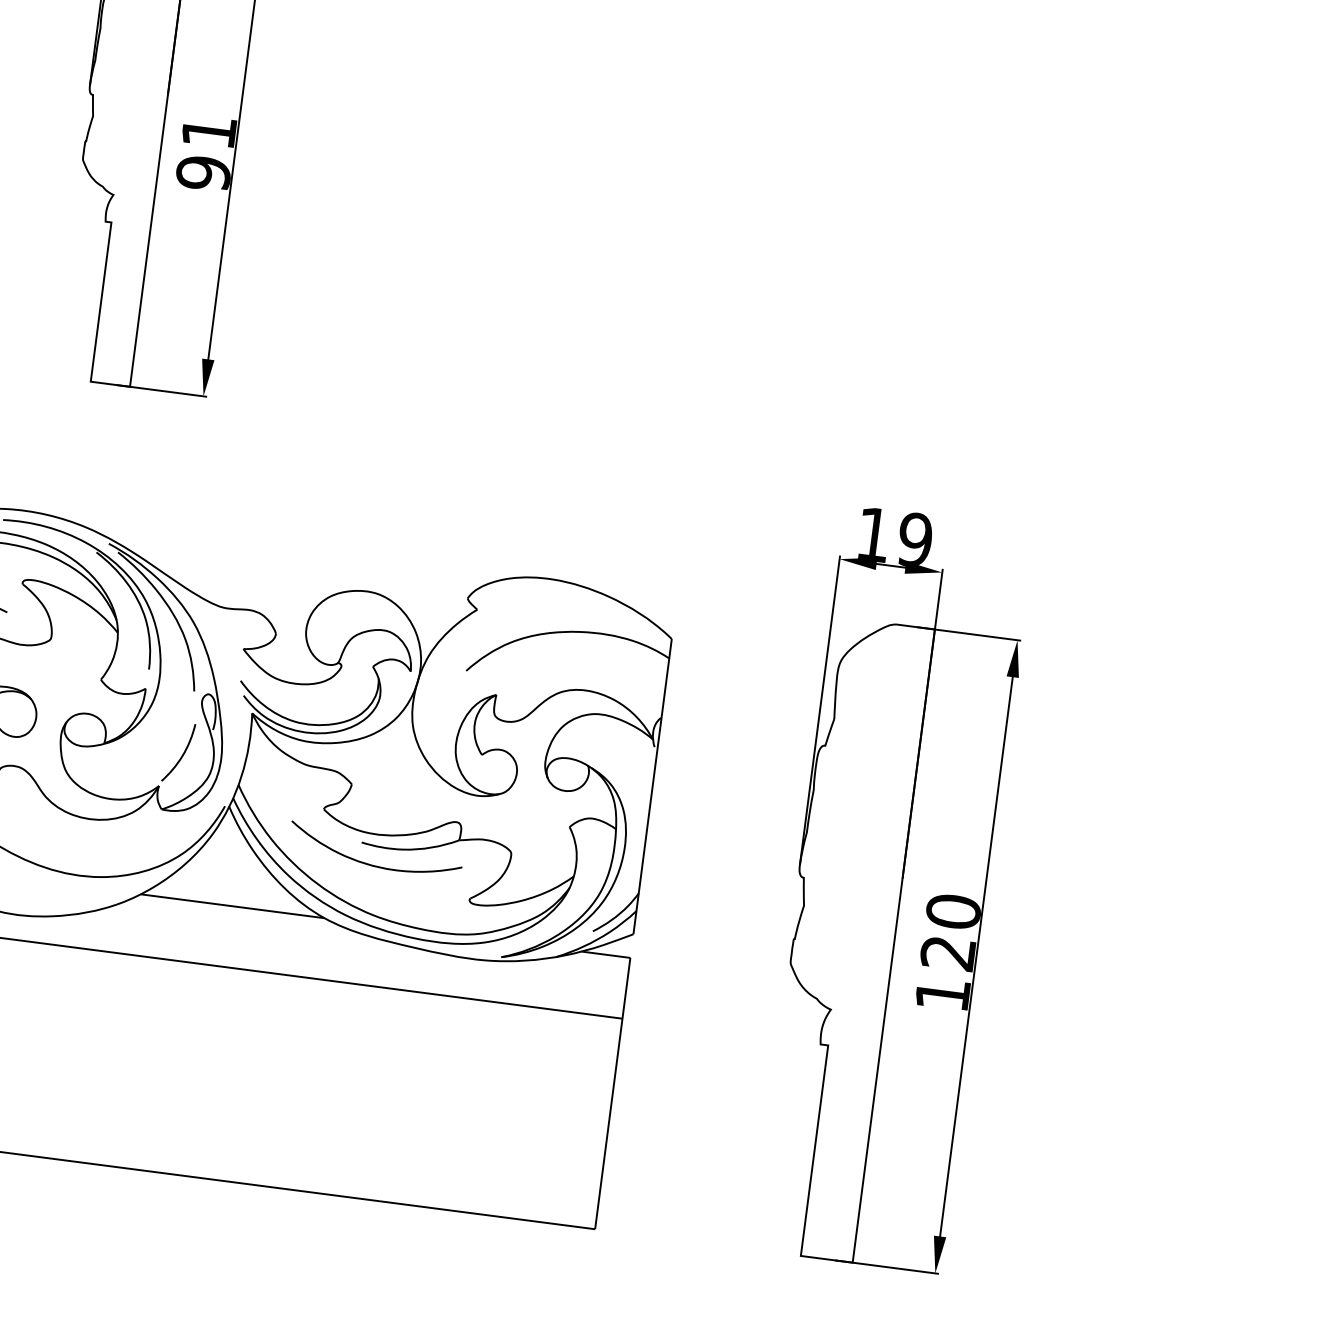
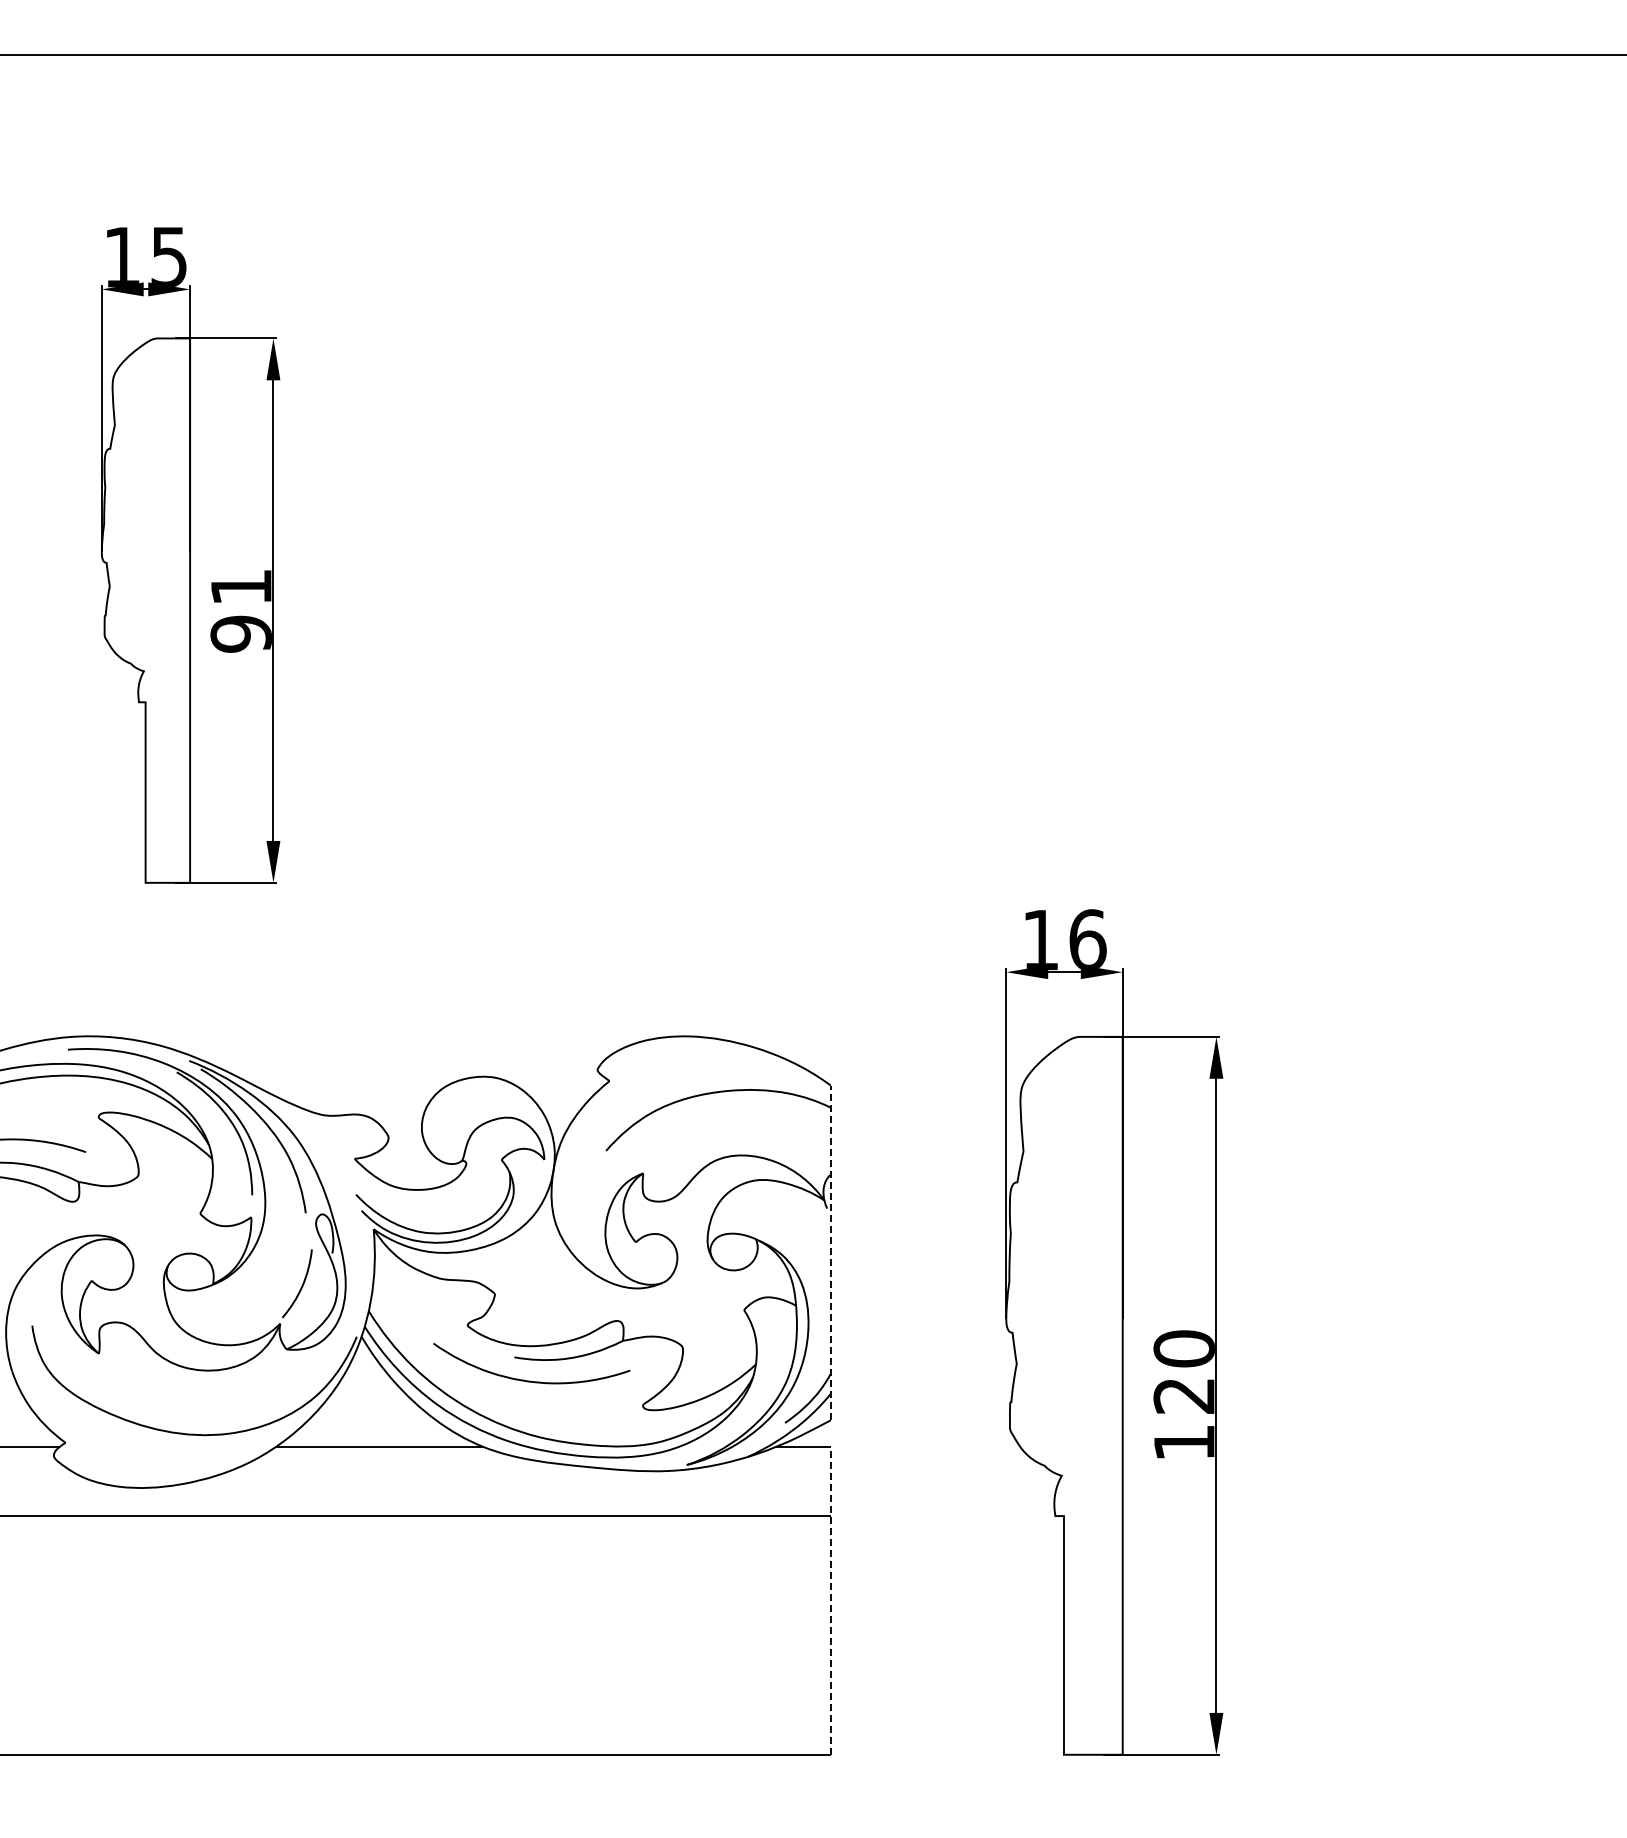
text: (915, 539) -> (1087, 939), 19 -> 16
line: (652, 786) -> (830, 1252), solid -> dashed
line: (612, 1093) -> (830, 1600), solid -> dashed

